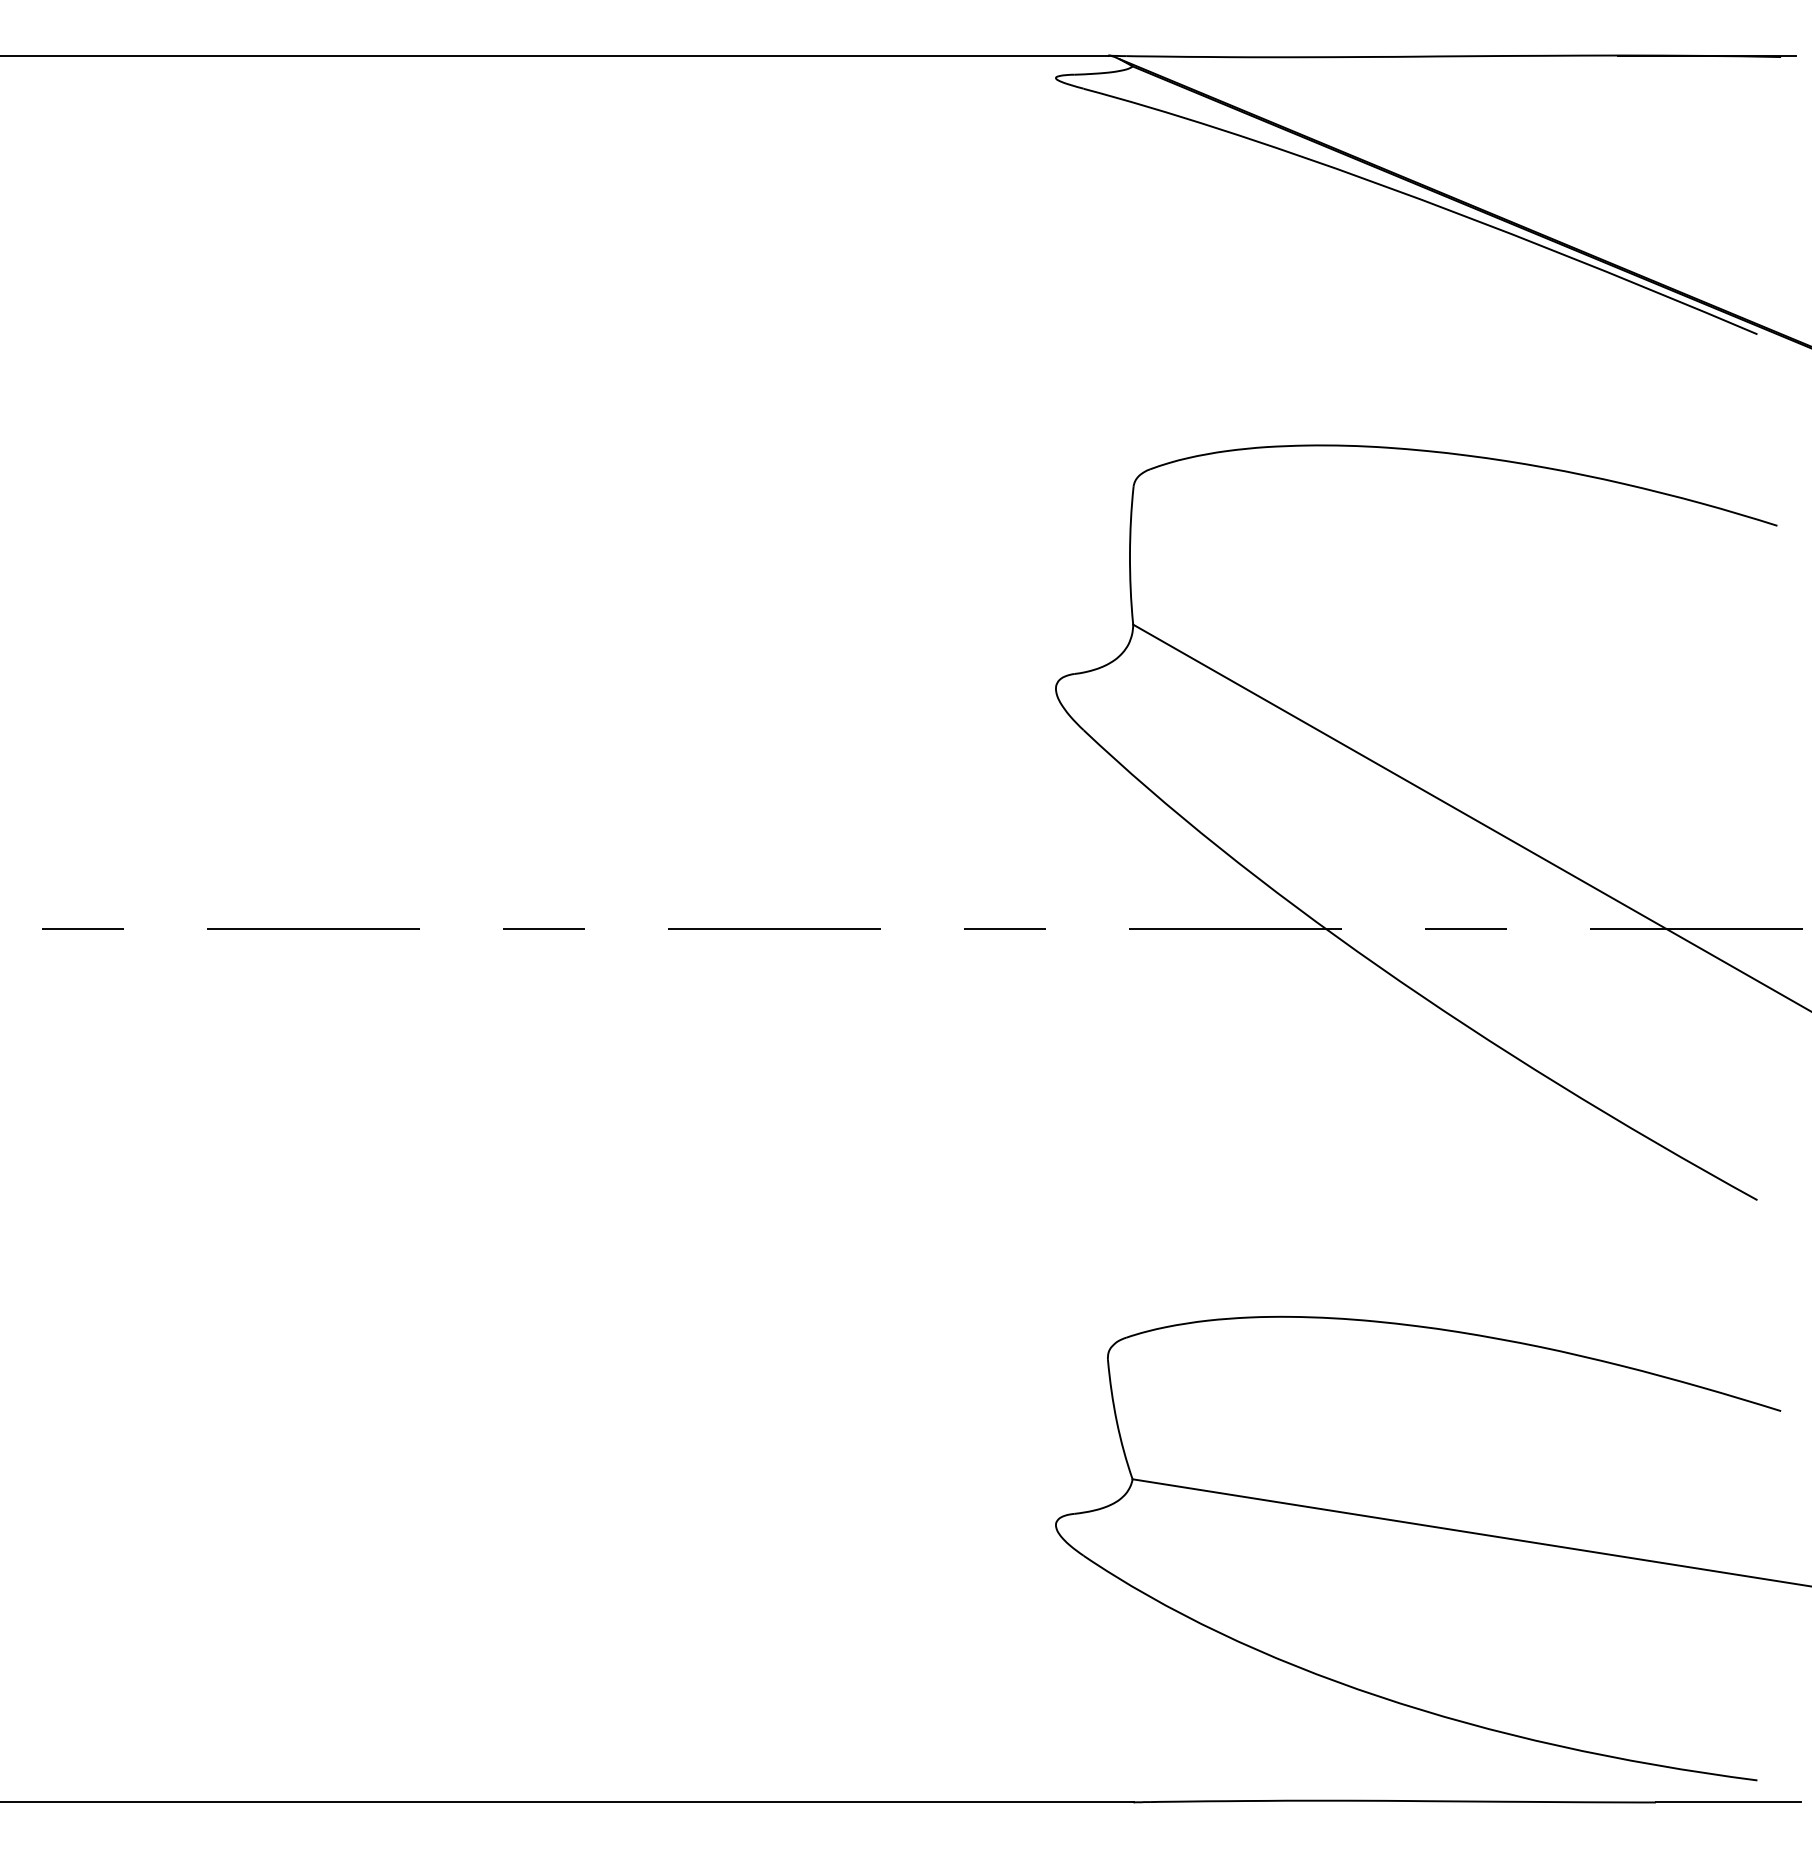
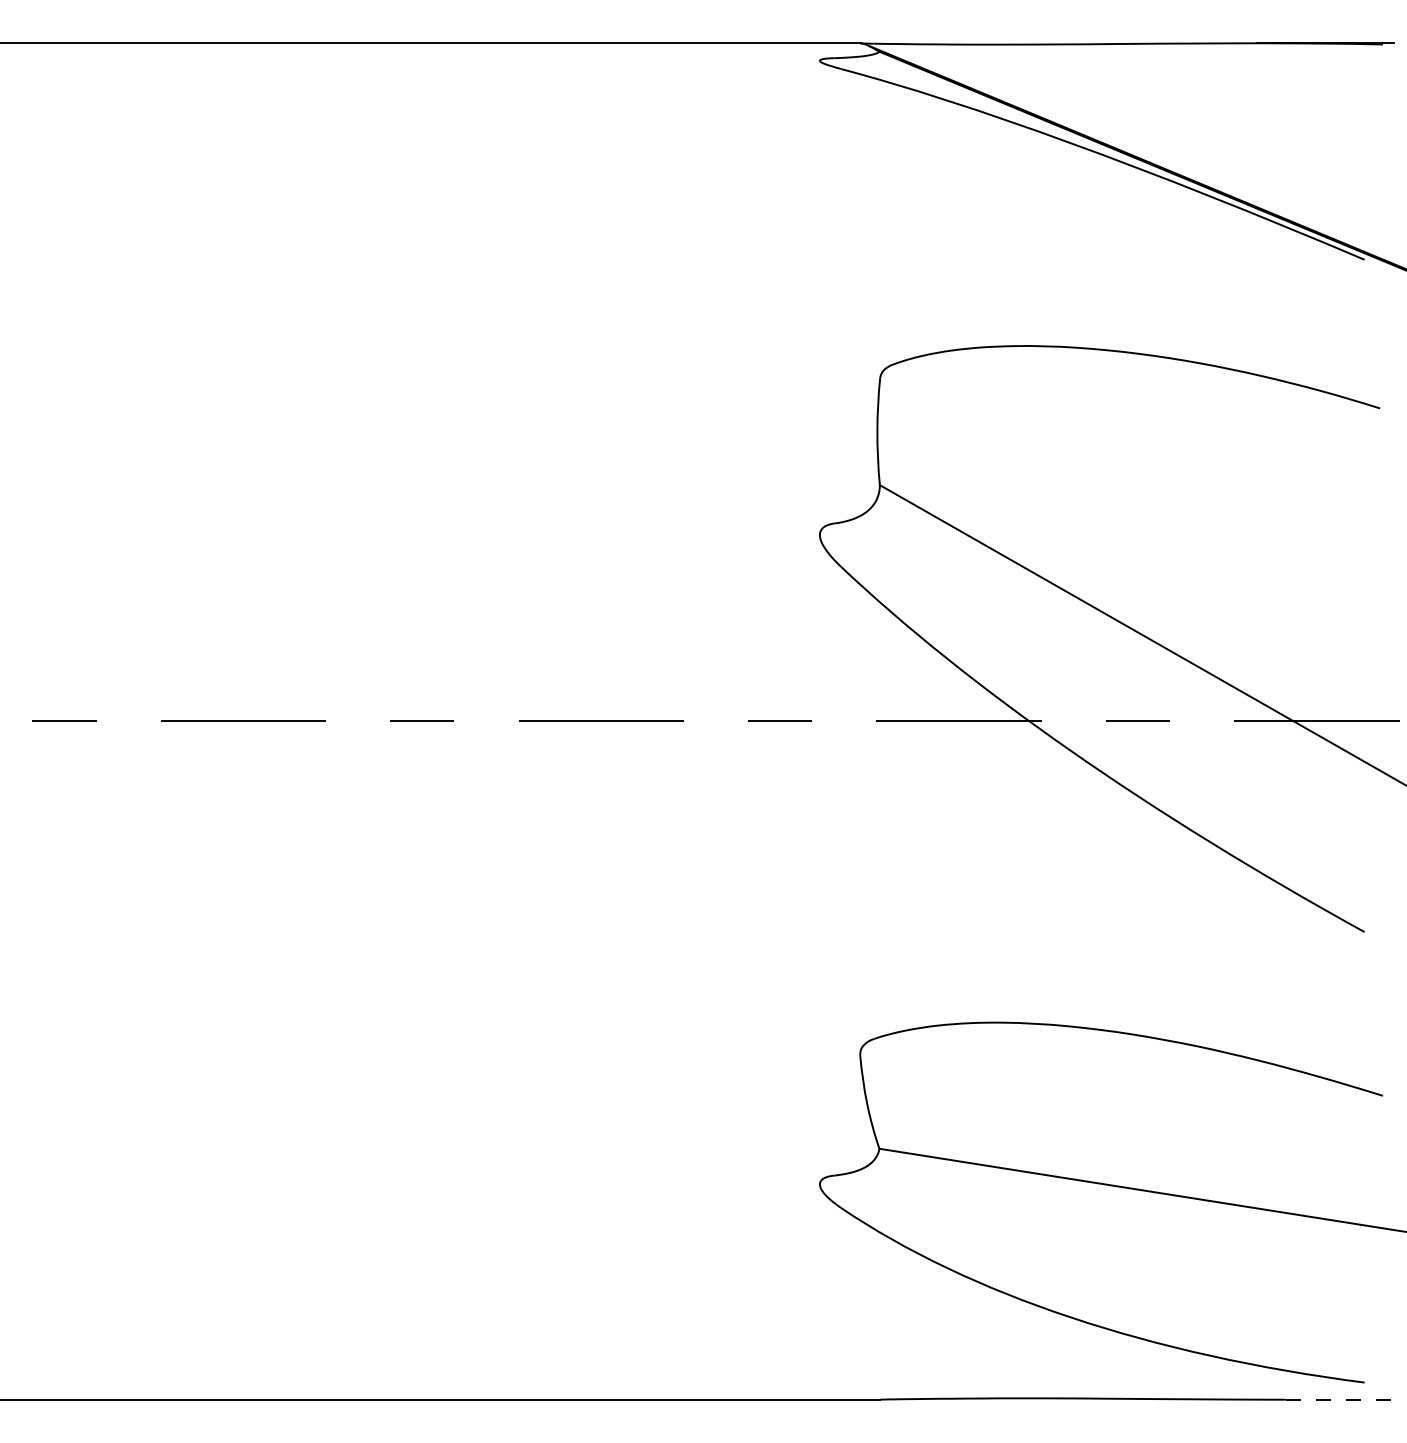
line: (1728, 1802) -> (1342, 1399), solid -> dashed

